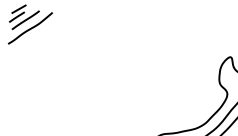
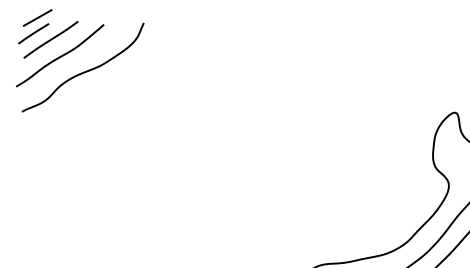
curve: (42, 35) -> (83, 69), added

